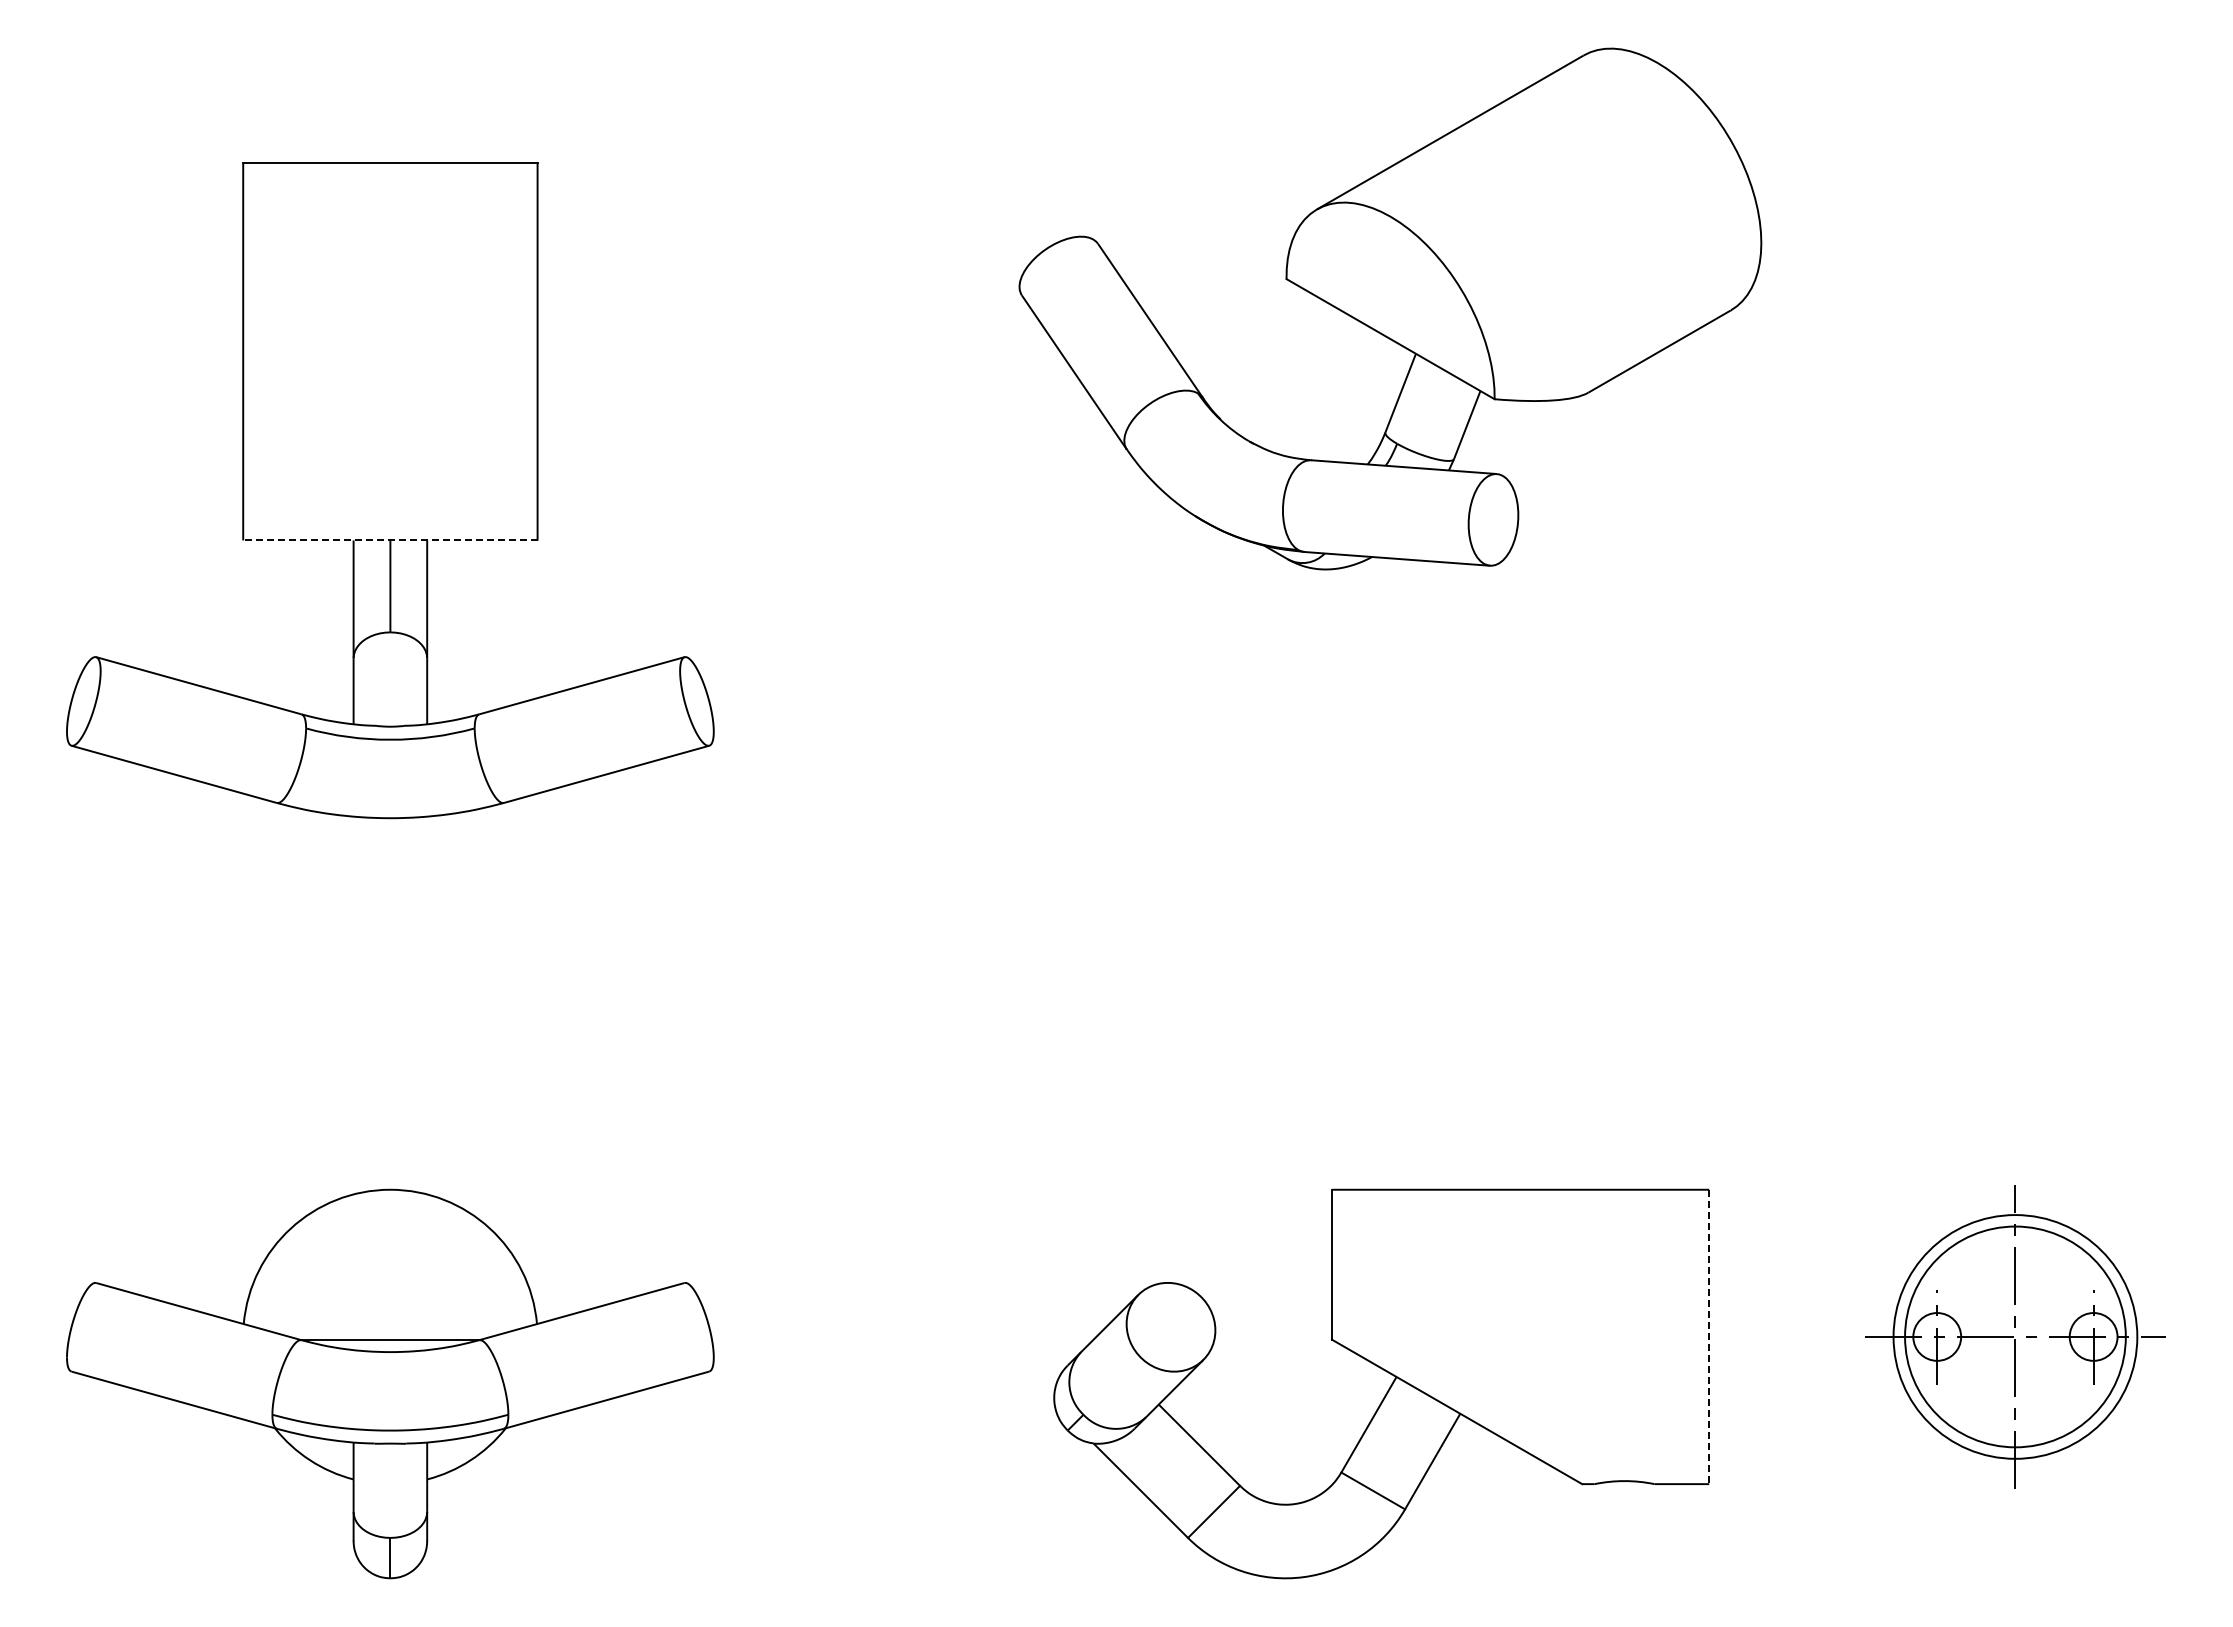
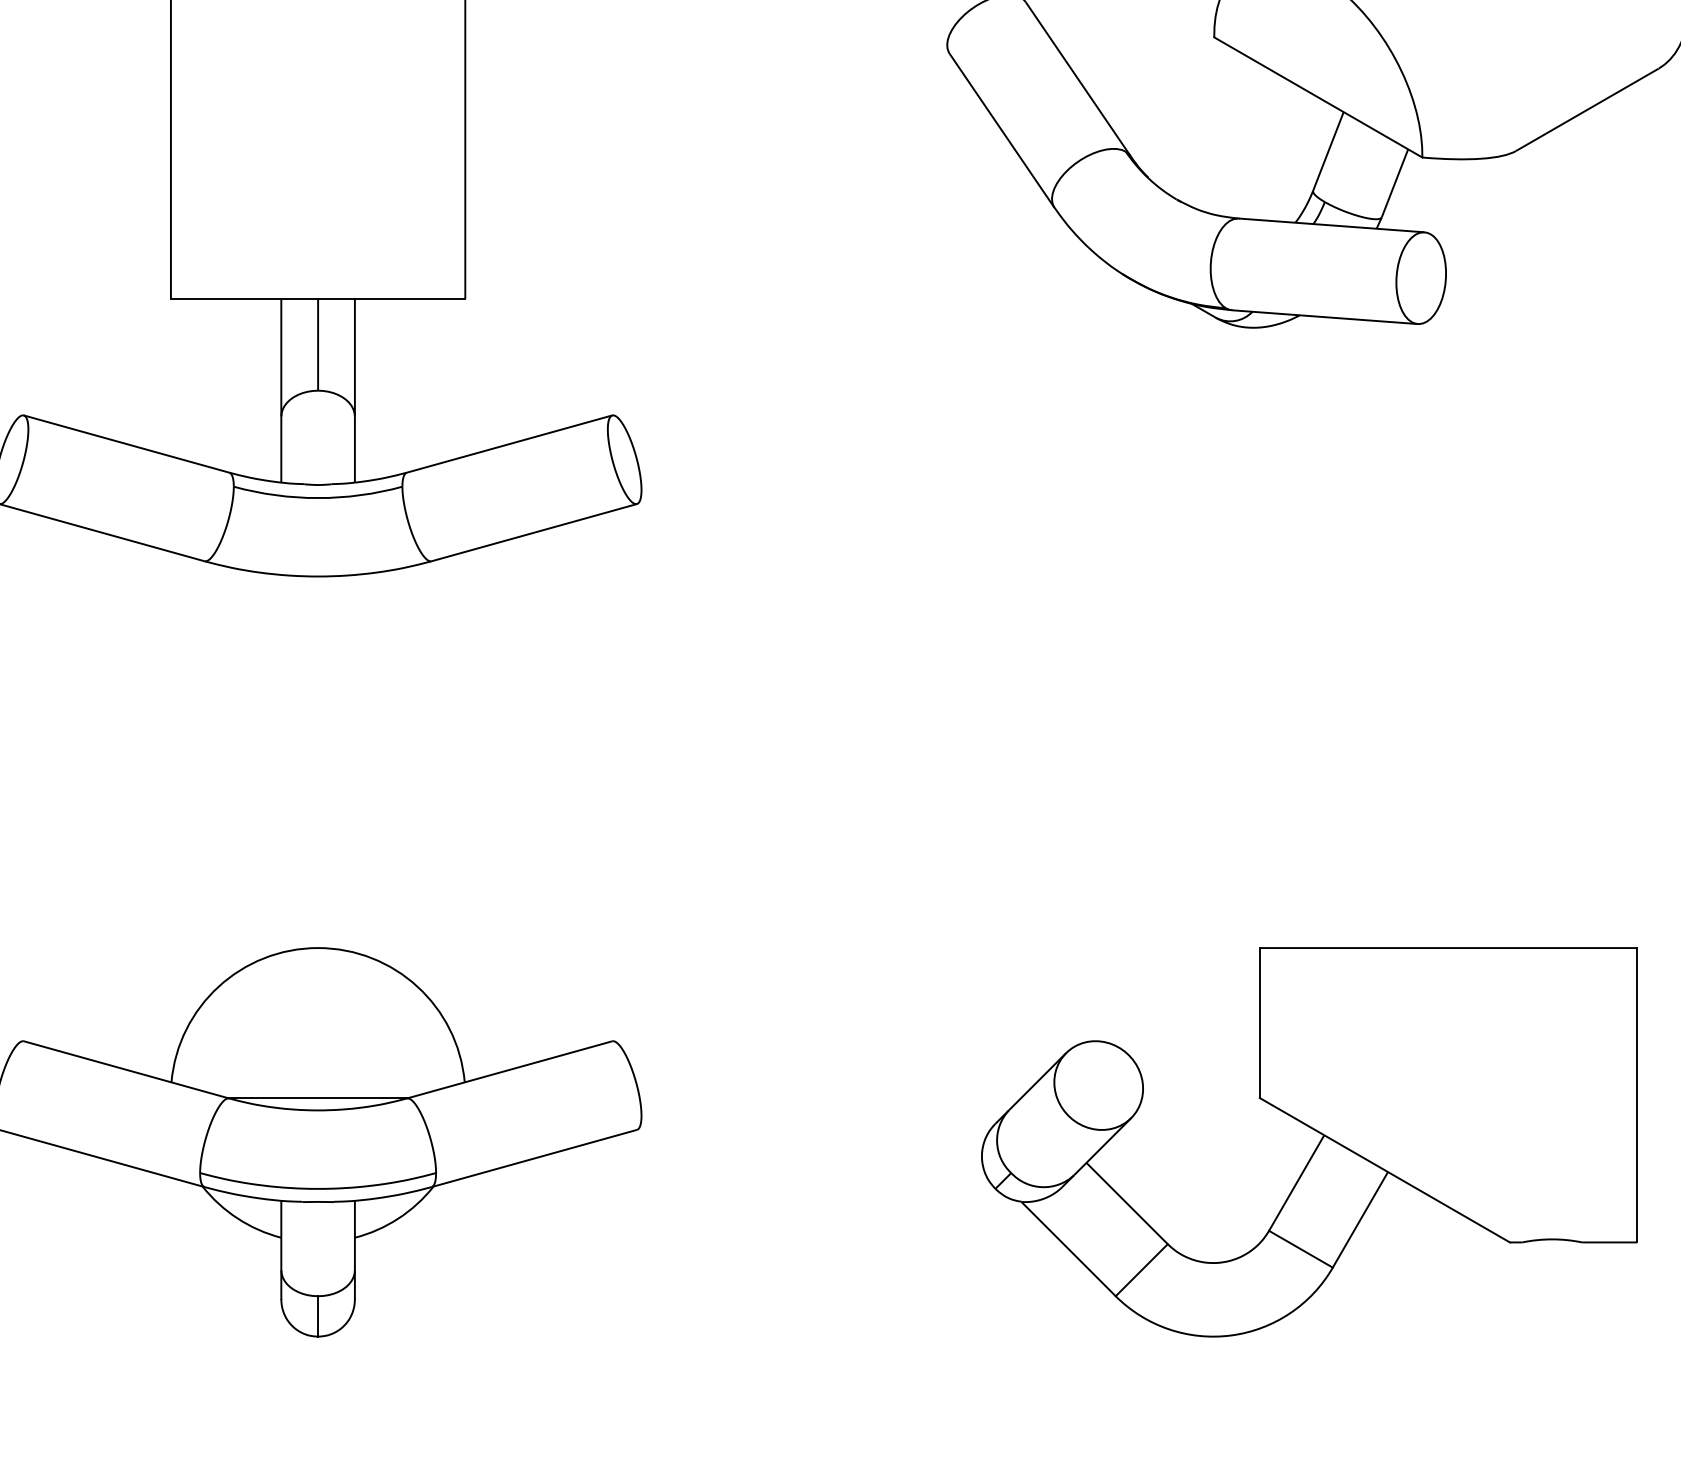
line: (389, 540) -> (317, 298), dashed -> solid
line: (1709, 1337) -> (1637, 1095), dashed -> solid

